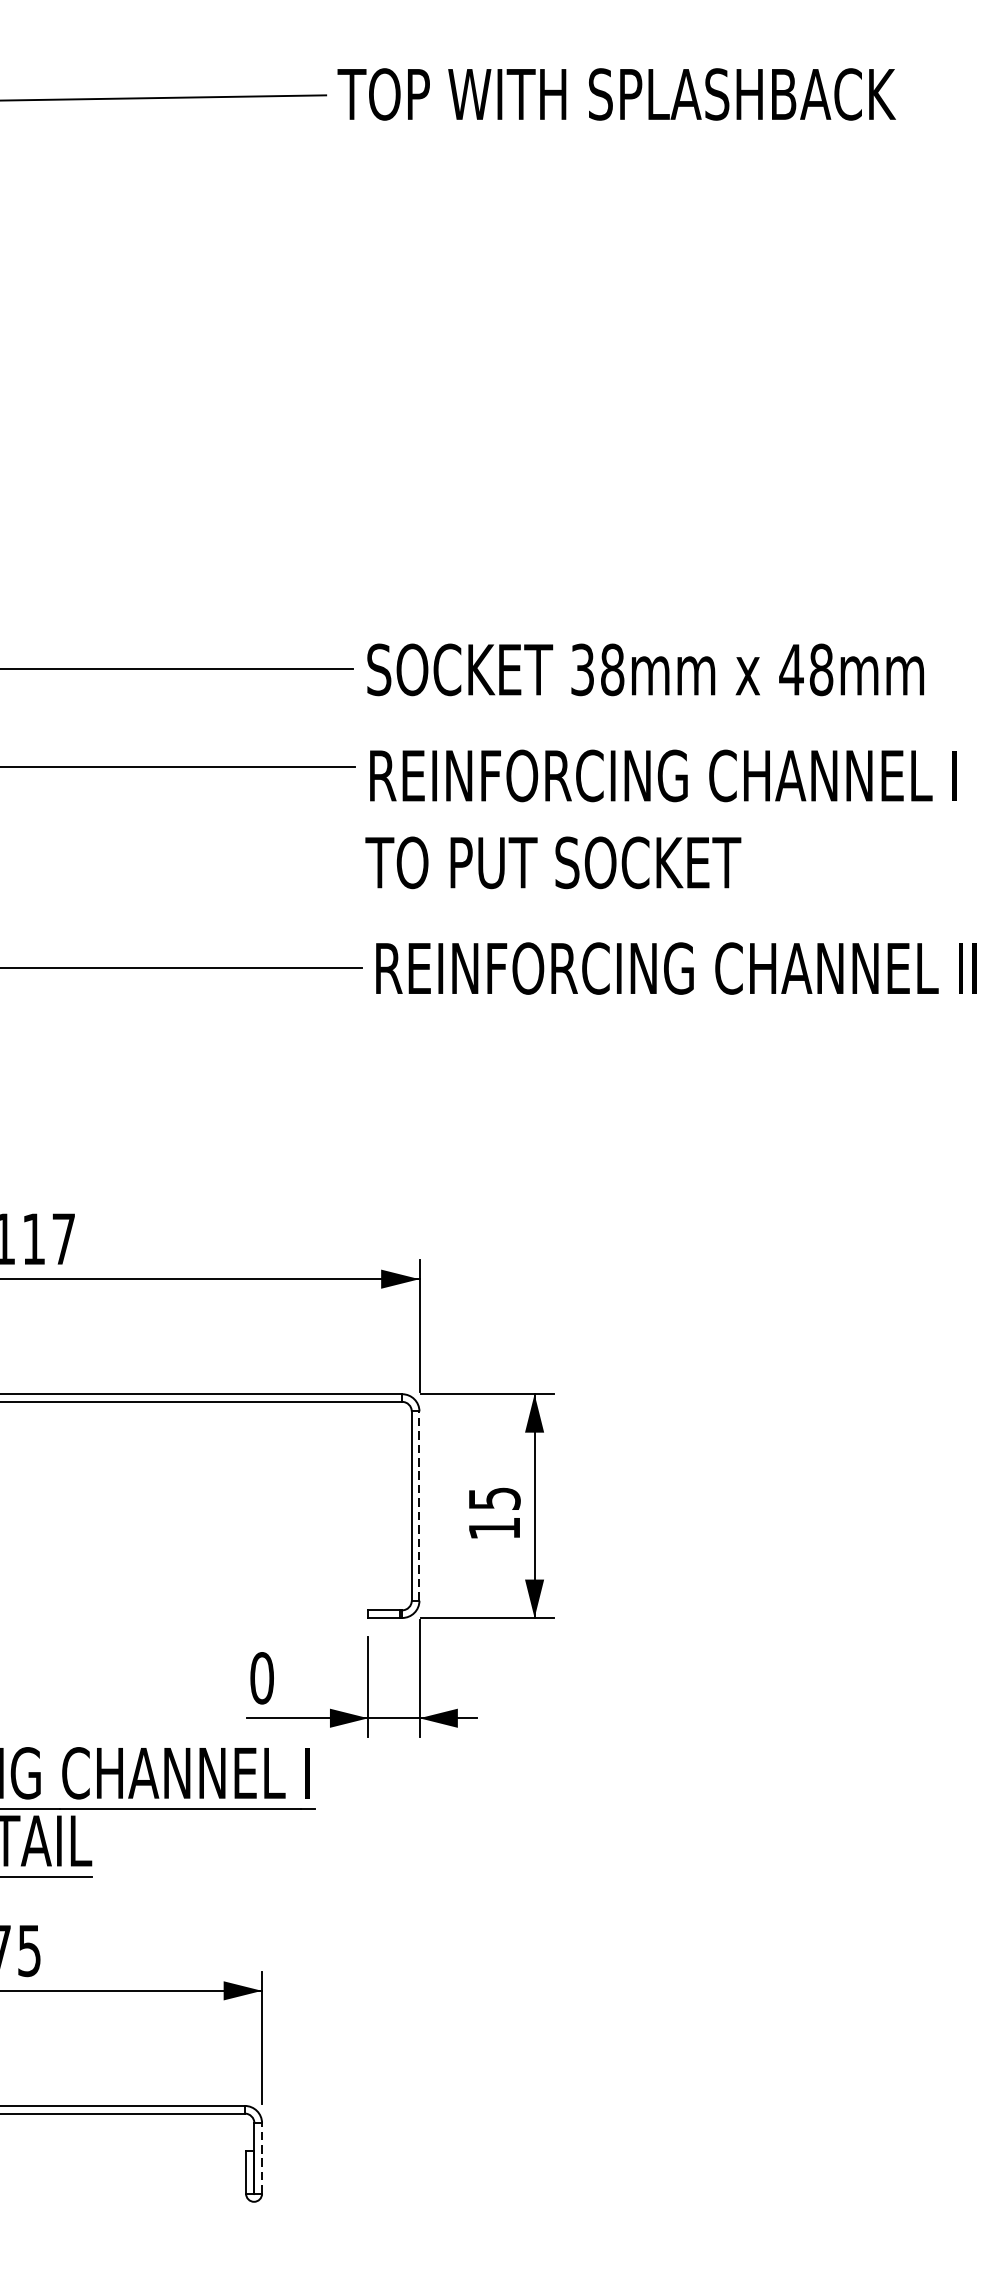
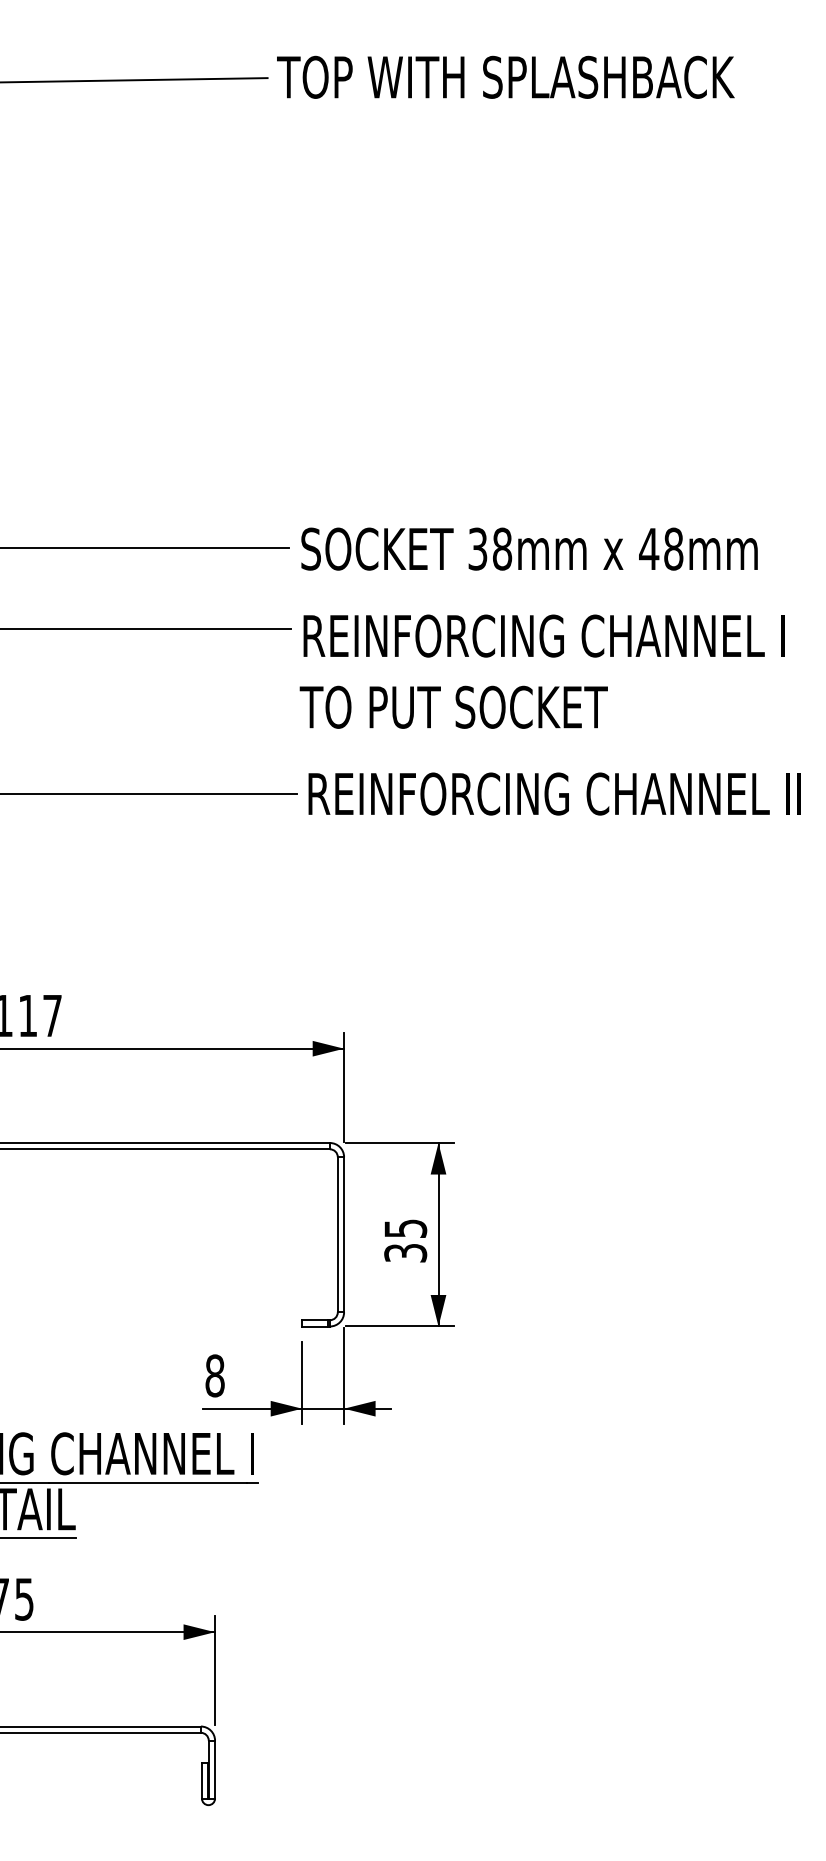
line: (419, 1505) -> (344, 1234), dashed -> solid
text: (494, 1528) -> (405, 1253), 15 -> 35
text: (261, 1677) -> (214, 1375), 0 -> 8
line: (262, 2158) -> (215, 1769), dashed -> solid

